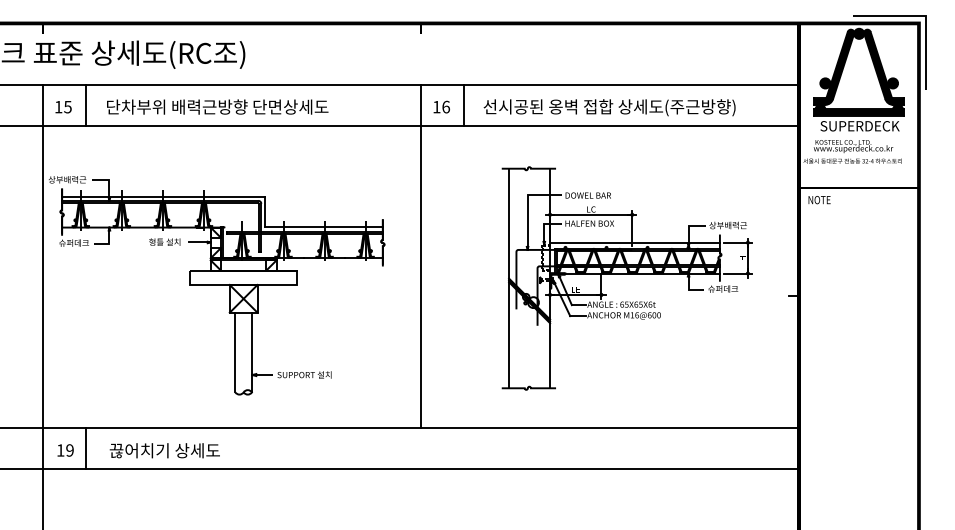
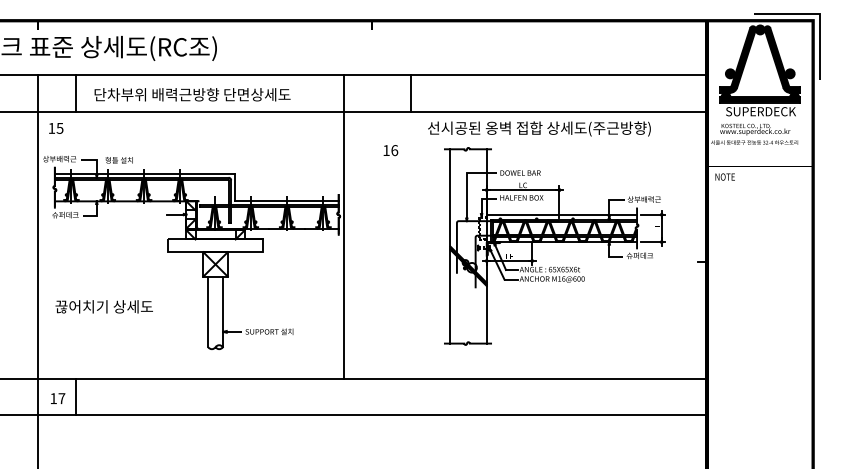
text: (441, 106) -> (390, 149), moved
text: (63, 107) -> (56, 128), moved
text: (609, 107) -> (539, 128), moved
text: (164, 241) -> (118, 159), moved
line: (420, 256) -> (343, 226), moved
text: (69, 450) -> (61, 398), 19 -> 17
text: (164, 450) -> (103, 306), moved

